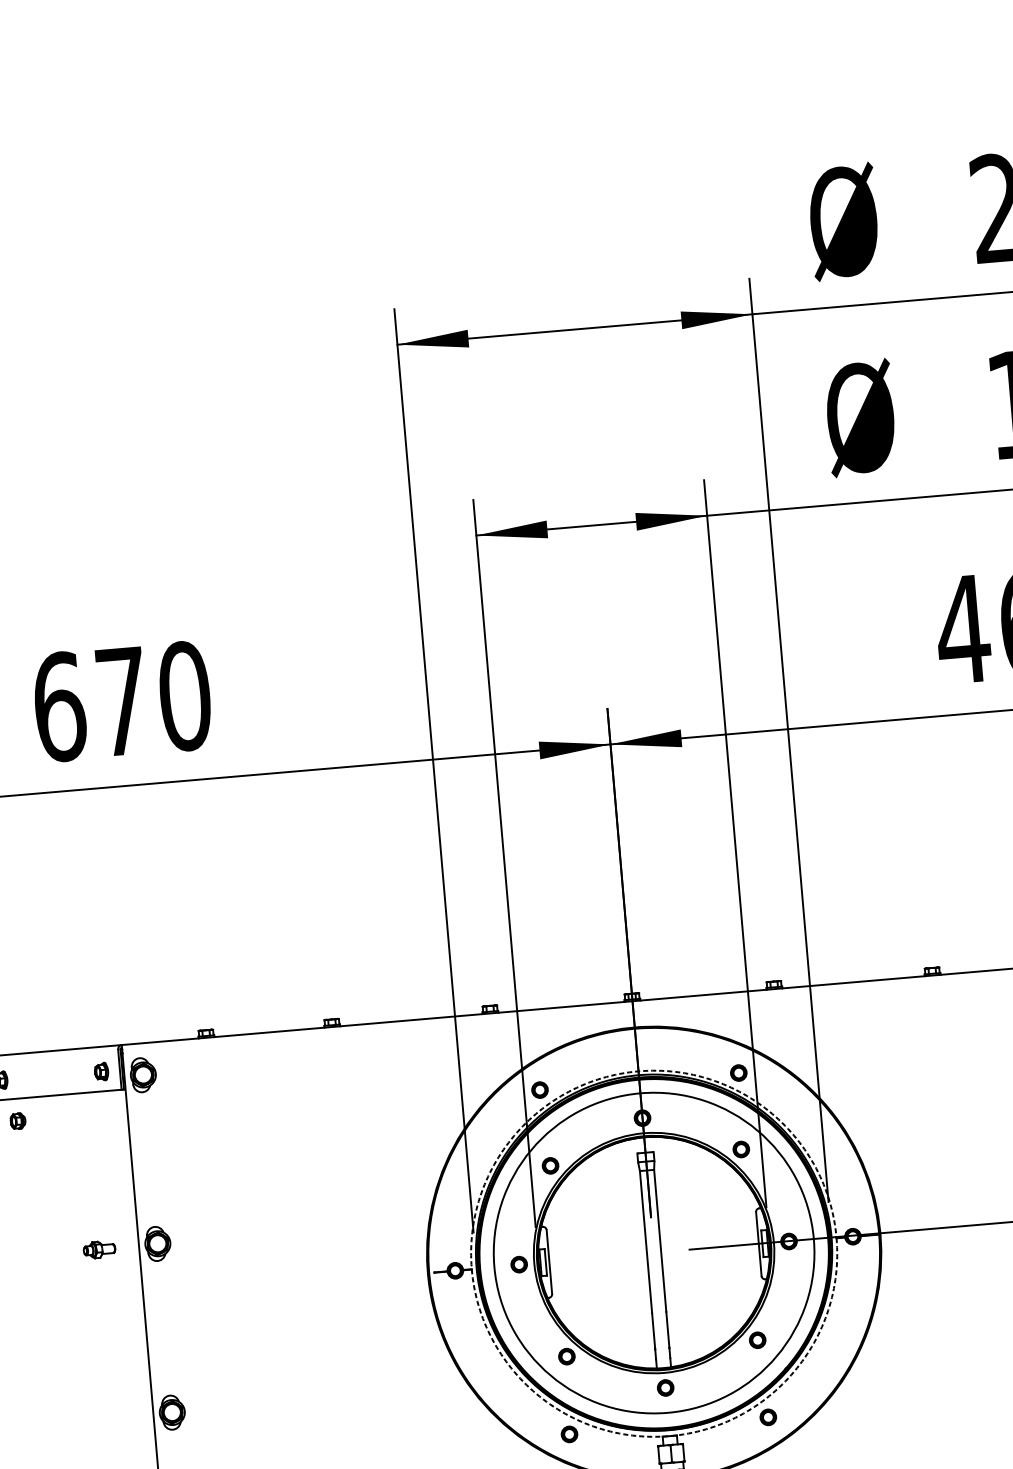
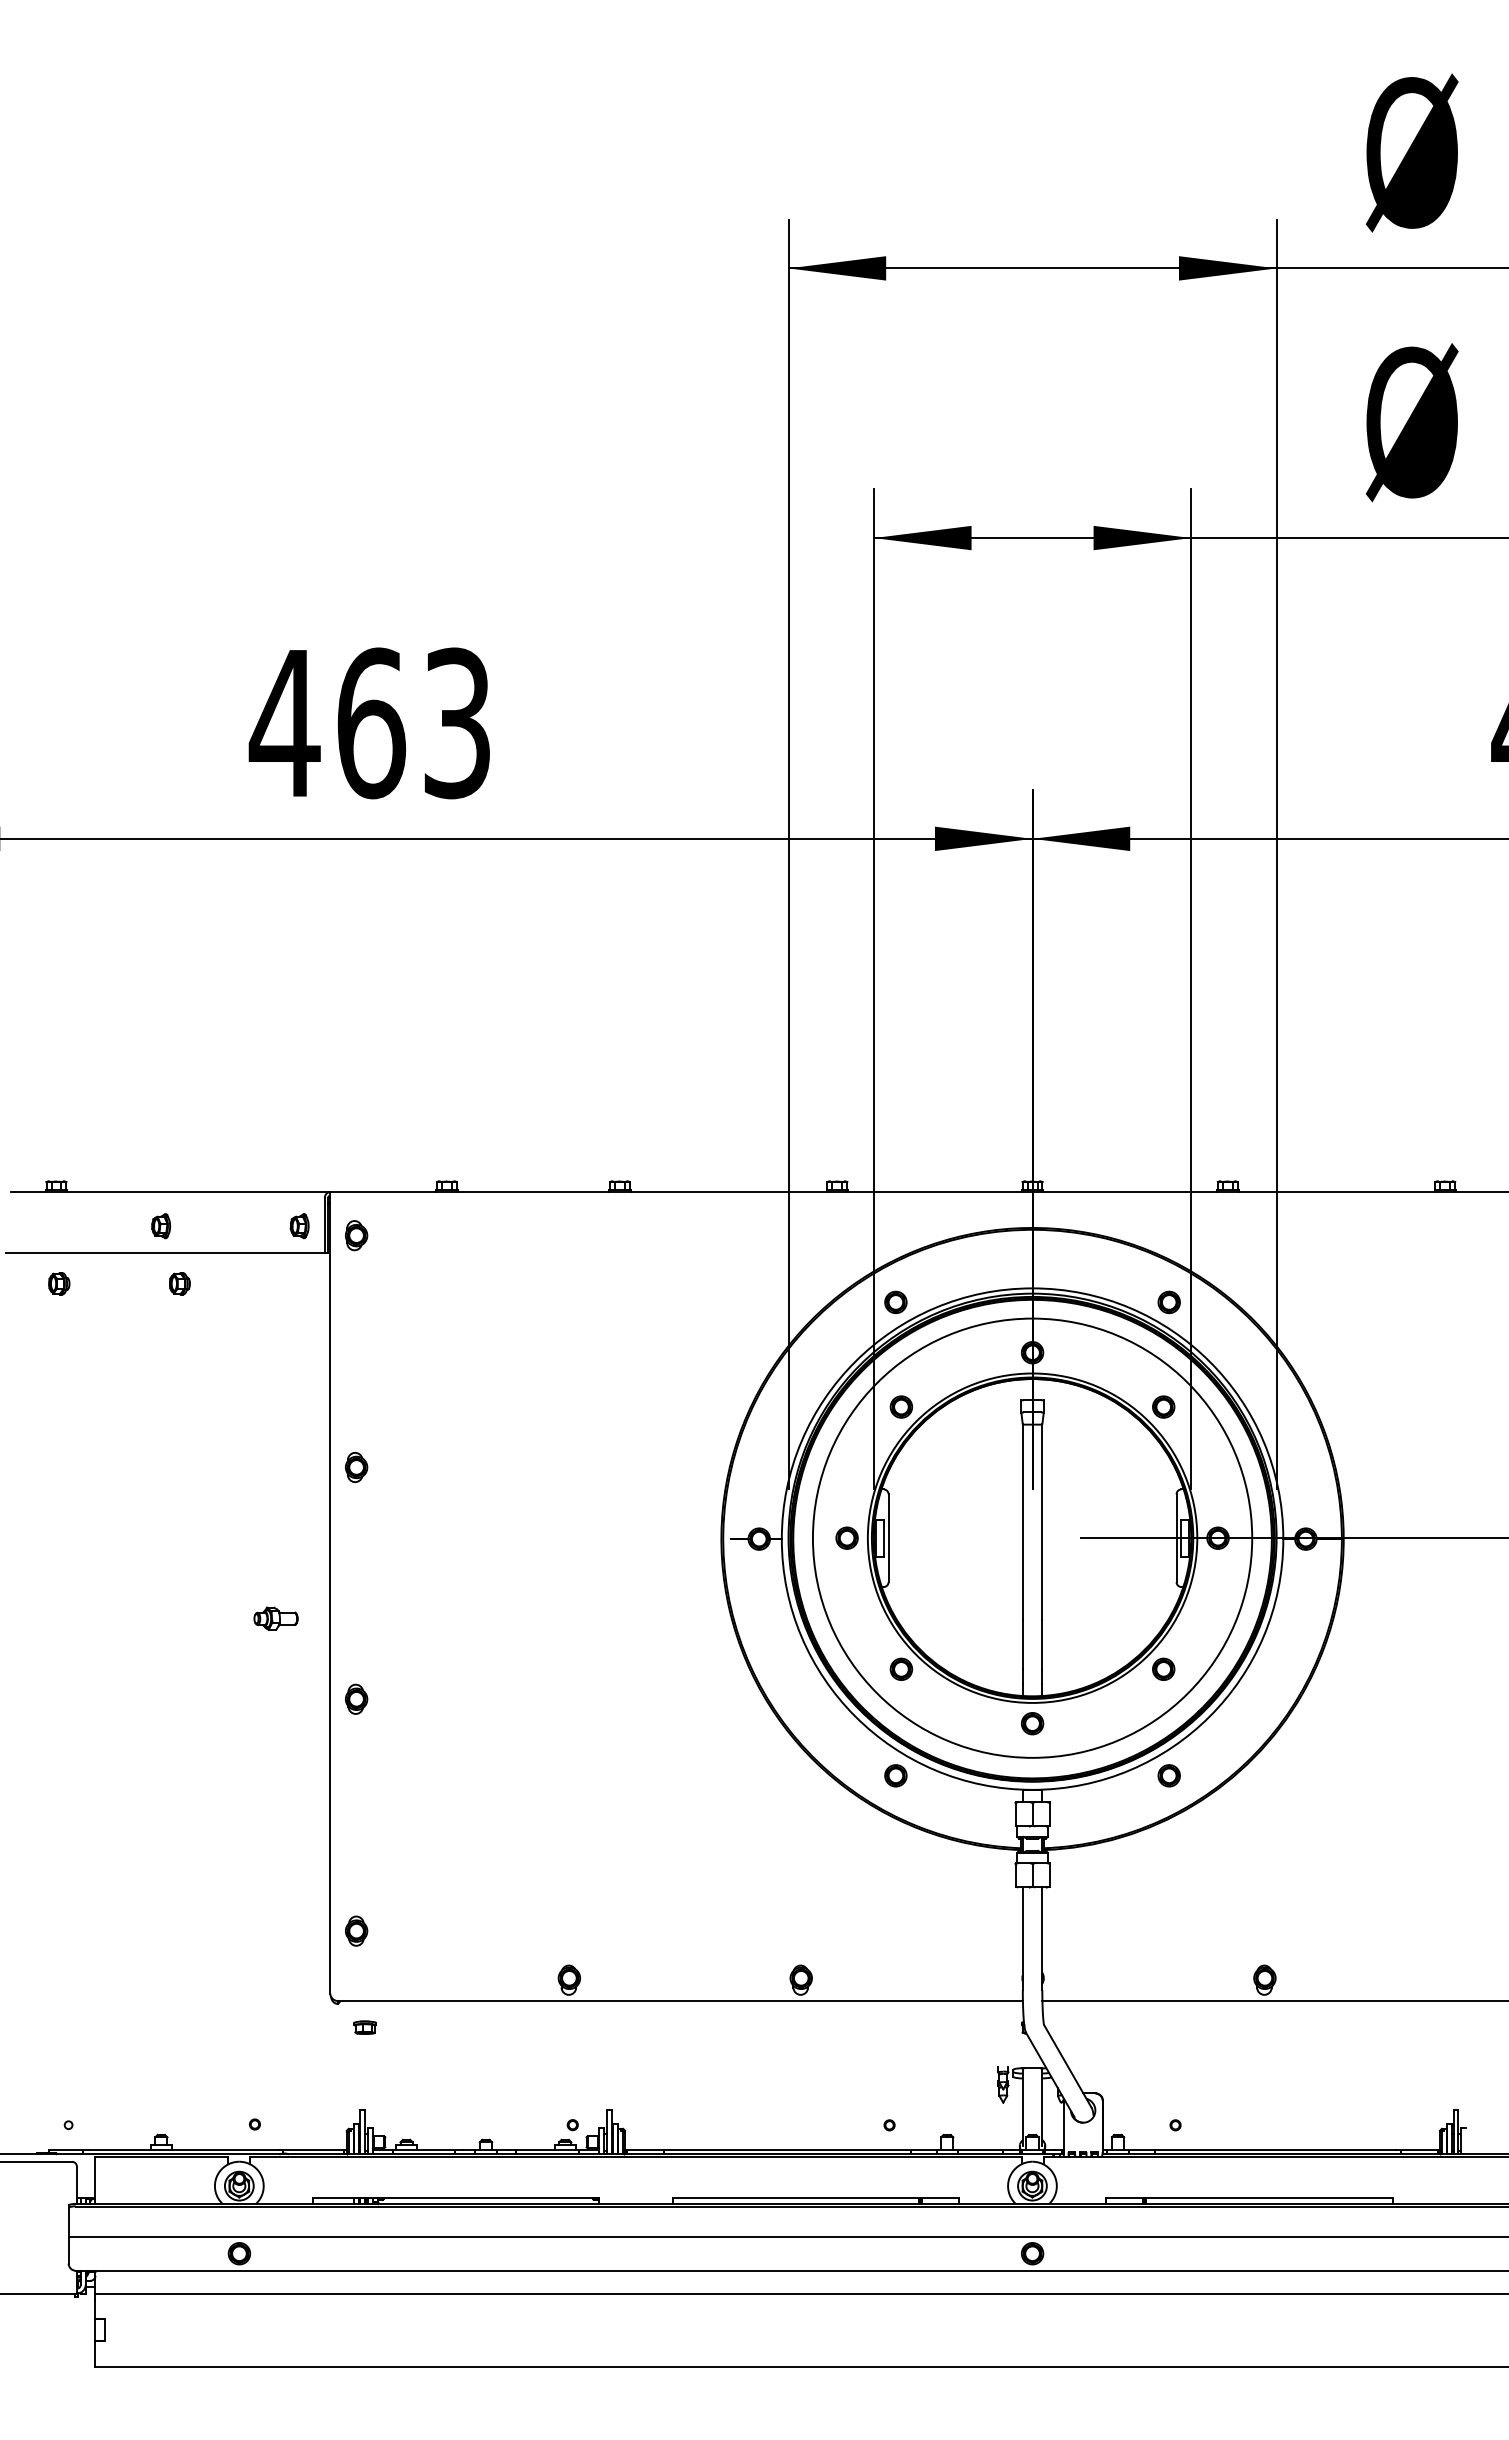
text: (121, 701) -> (369, 723), 670 -> 463
part: (143, 1075) -> (356, 1235), size x0.62
part: (157, 1243) -> (356, 1467), size x0.62
part: (99, 1249) -> (275, 1618), moved
circle: (654, 1253) -> (1032, 1538), dashed -> solid
part: (172, 1411) -> (356, 1698), size x0.62

